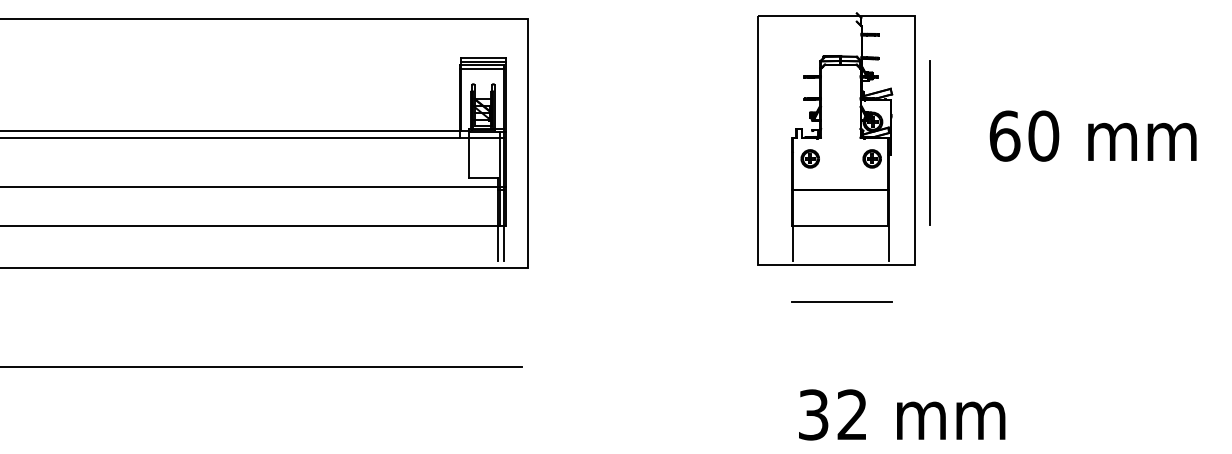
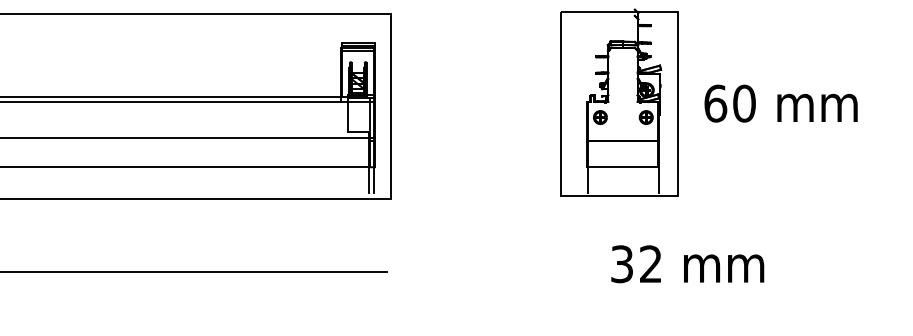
text: (1092, 135) -> (780, 103), moved
line: (930, 142) -> (689, 105), removed
line: (842, 301) -> (624, 223), removed
text: (902, 414) -> (688, 263), moved

